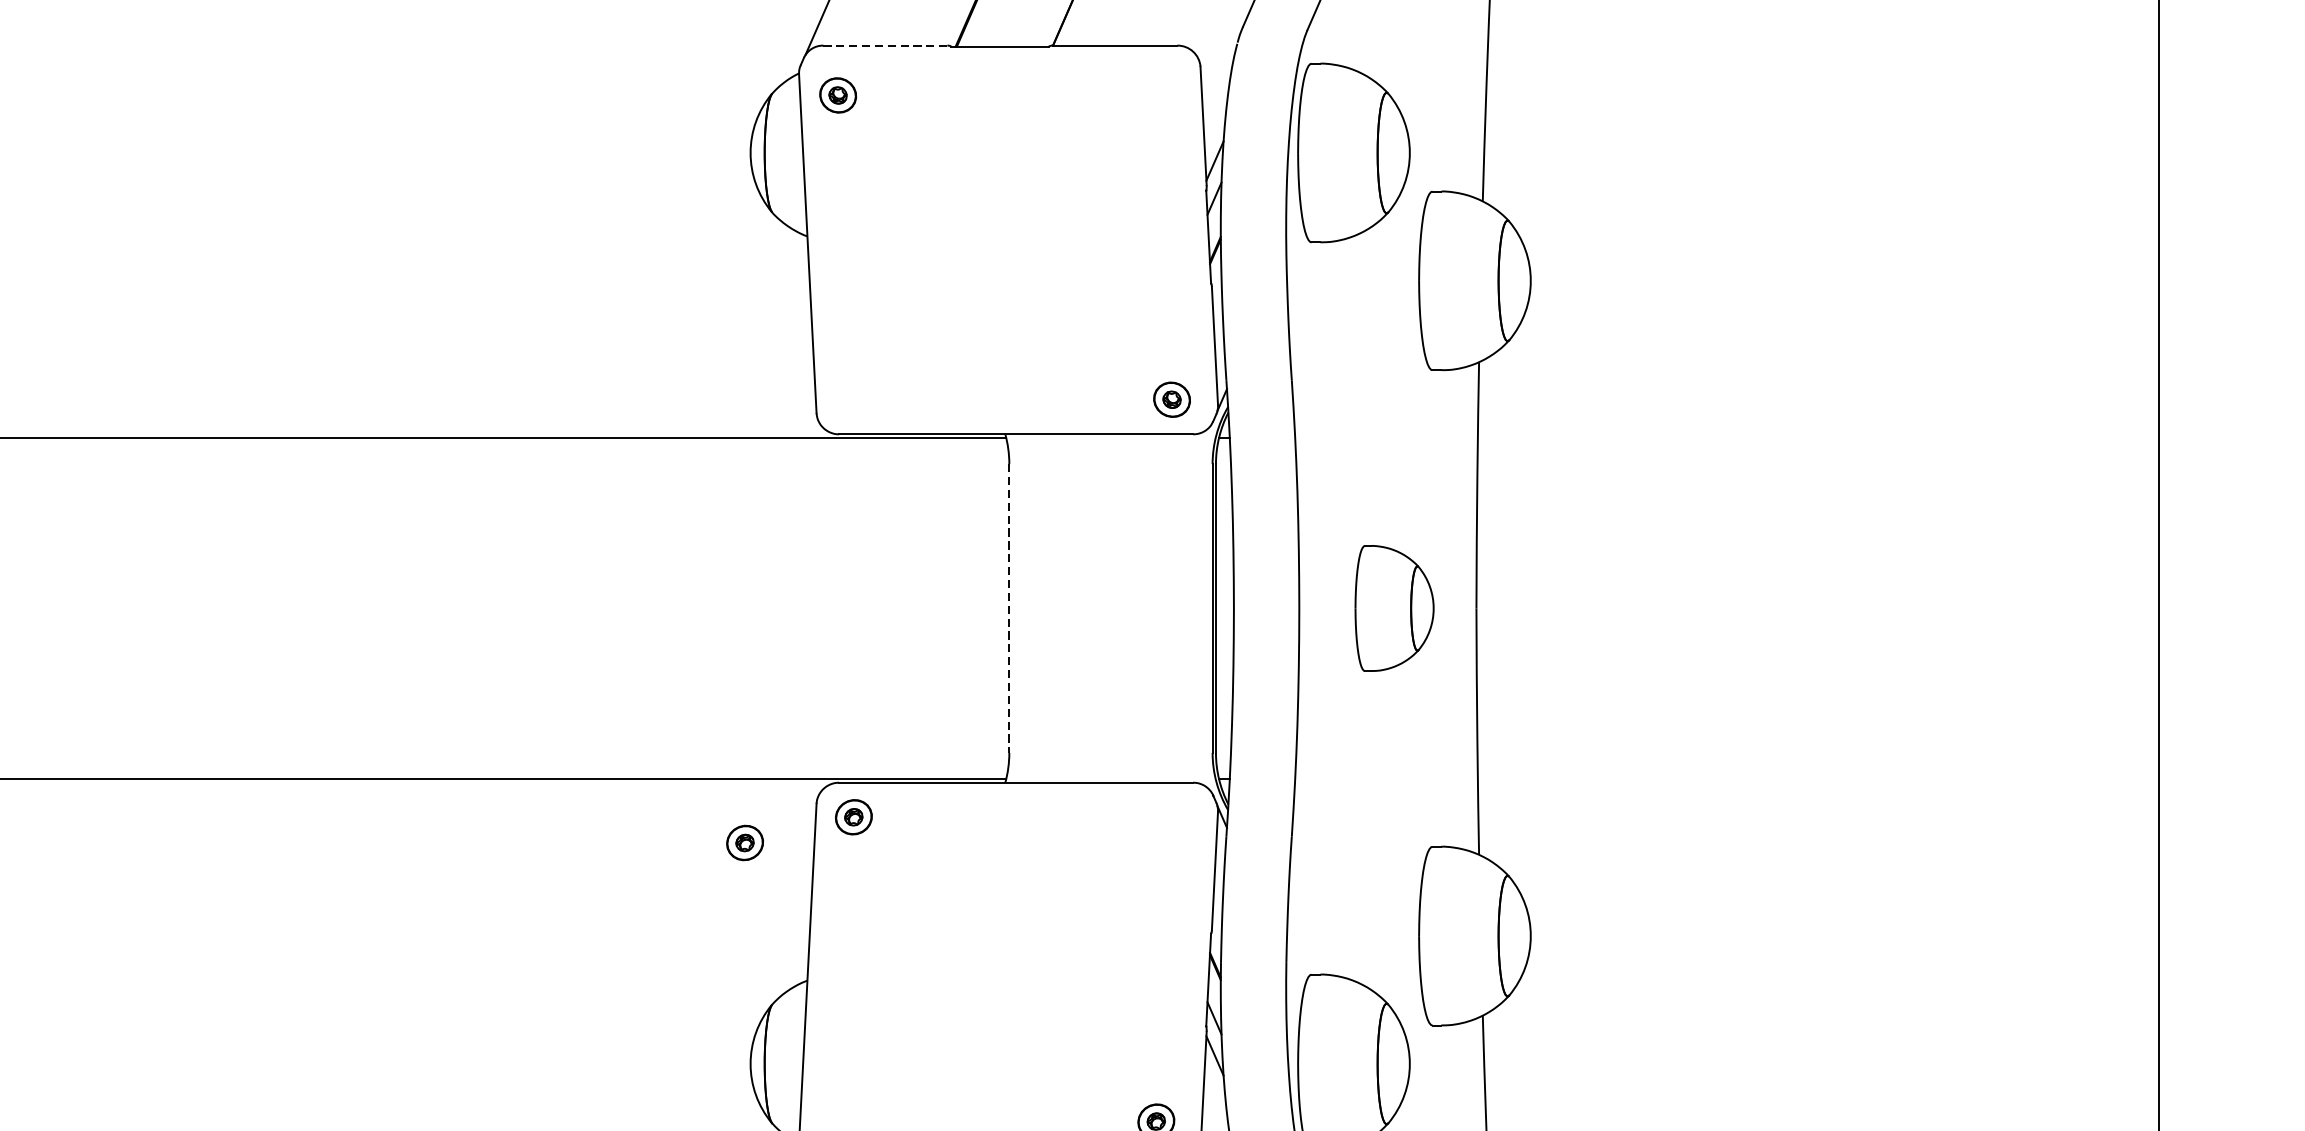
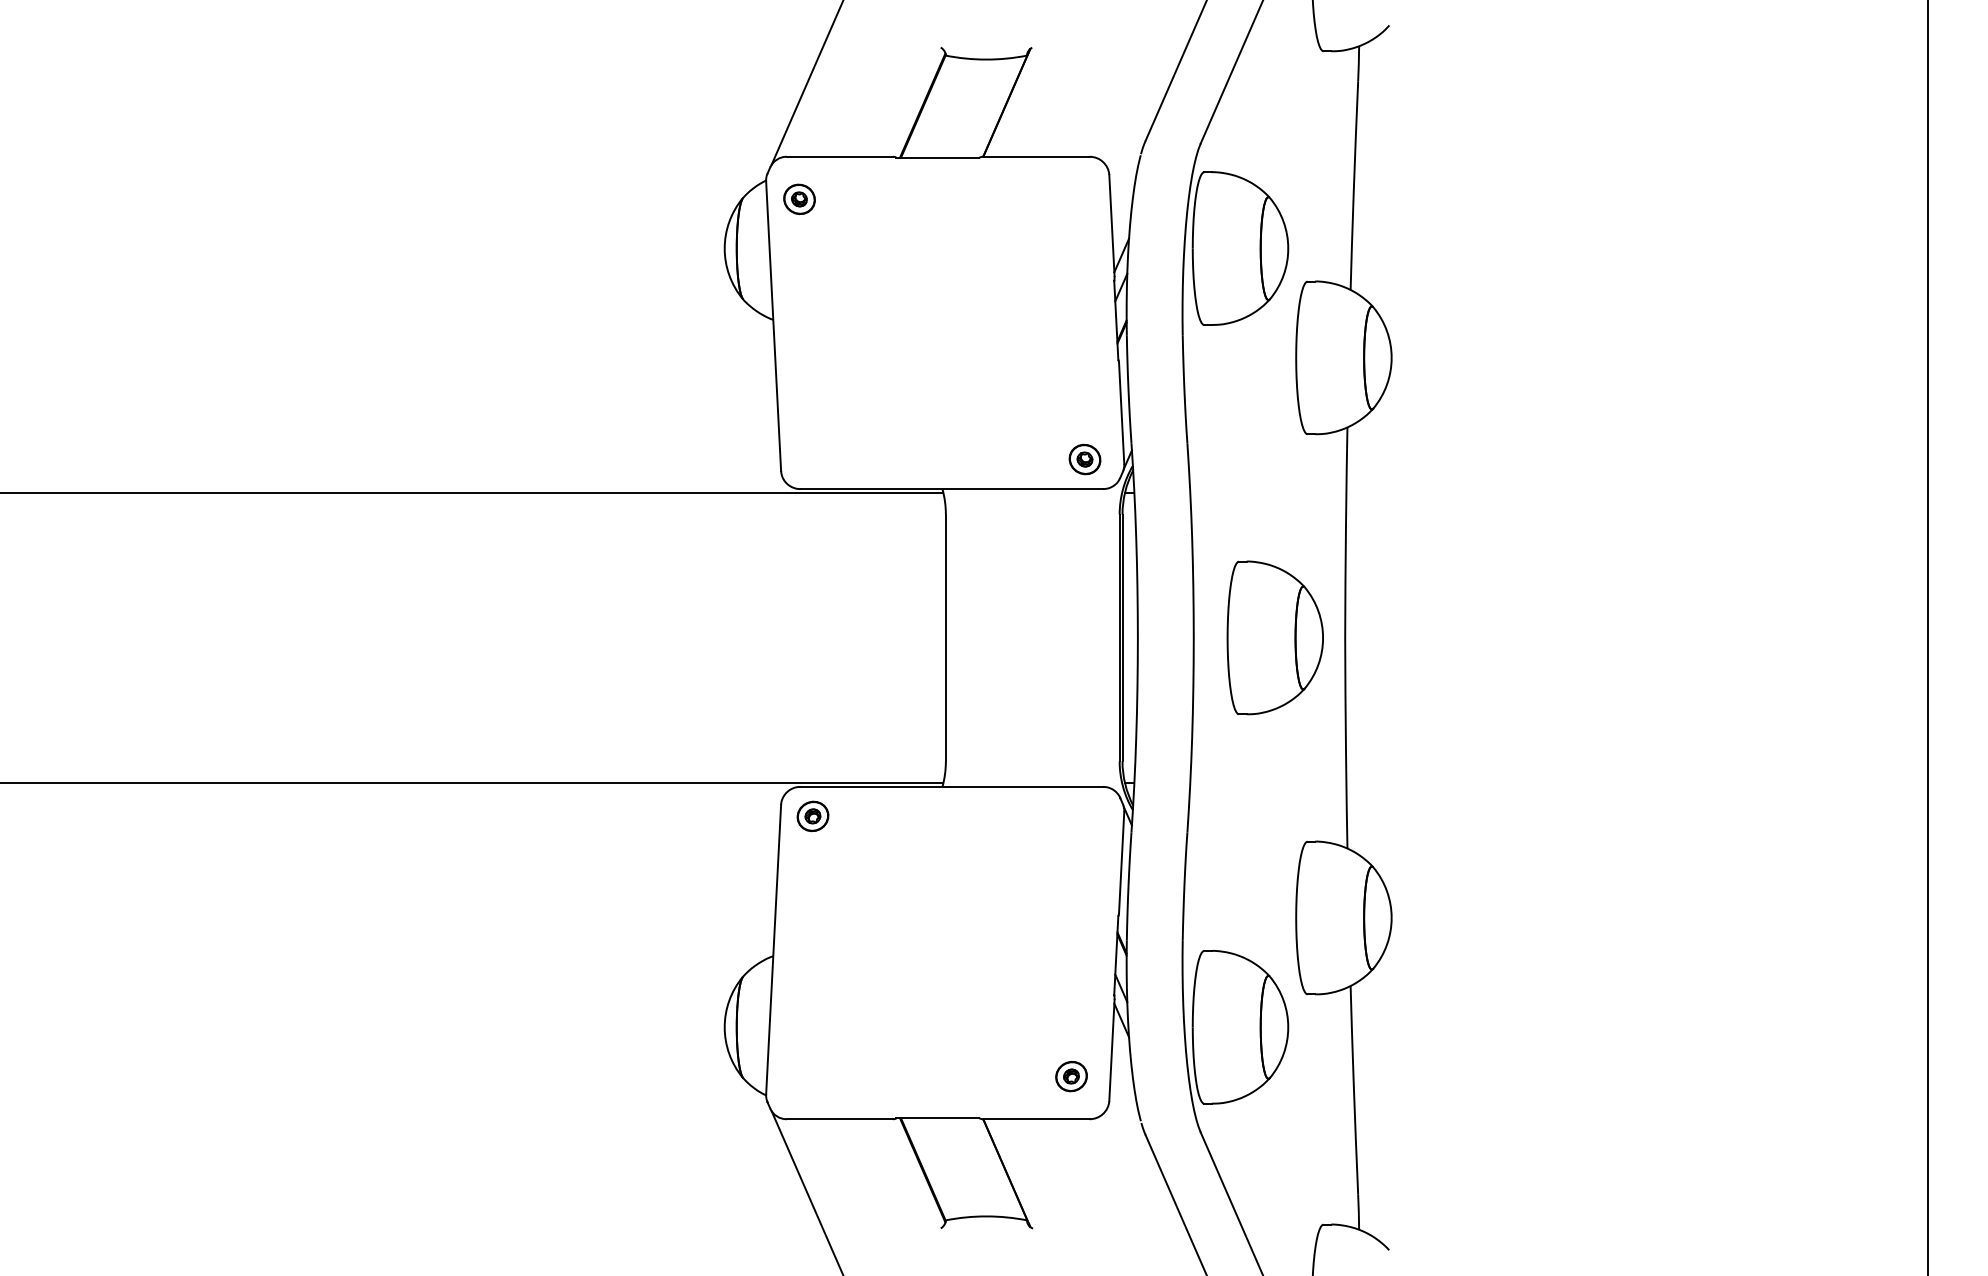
line: (884, 45) -> (839, 156), dashed -> solid
part: (1393, 607) -> (1274, 637), size x1.43
line: (1008, 609) -> (945, 638), dashed -> solid
part: (744, 843) -> (719, 838), removed

